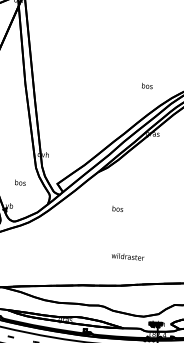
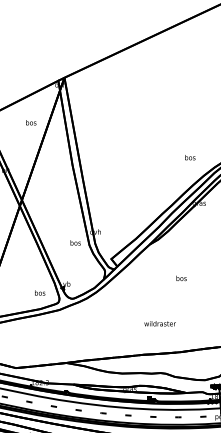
text: (20, 182) -> (75, 242), moved
text: (117, 209) -> (181, 278), moved
text: (127, 256) -> (159, 323), moved

